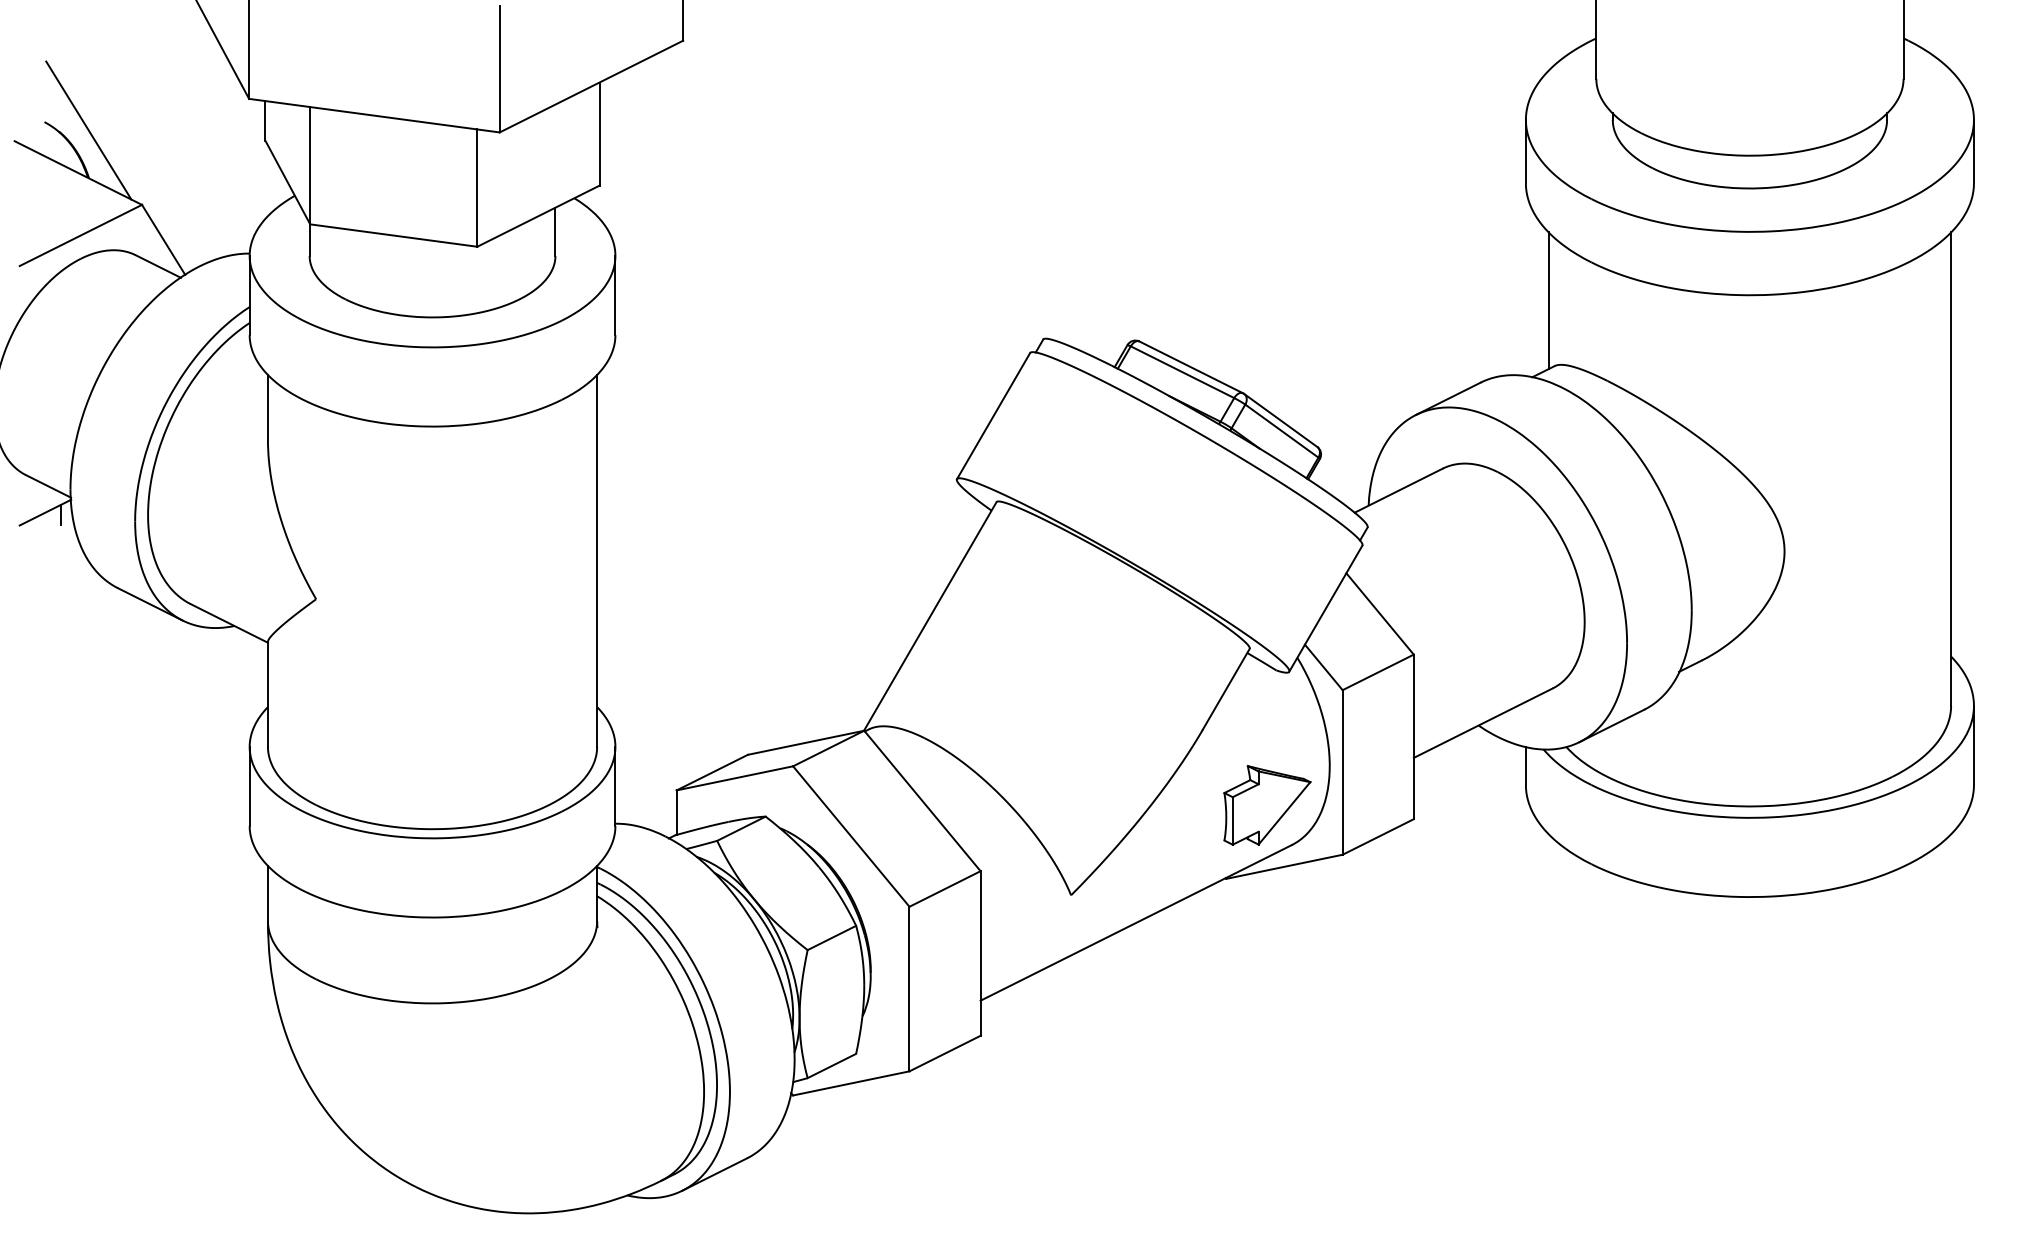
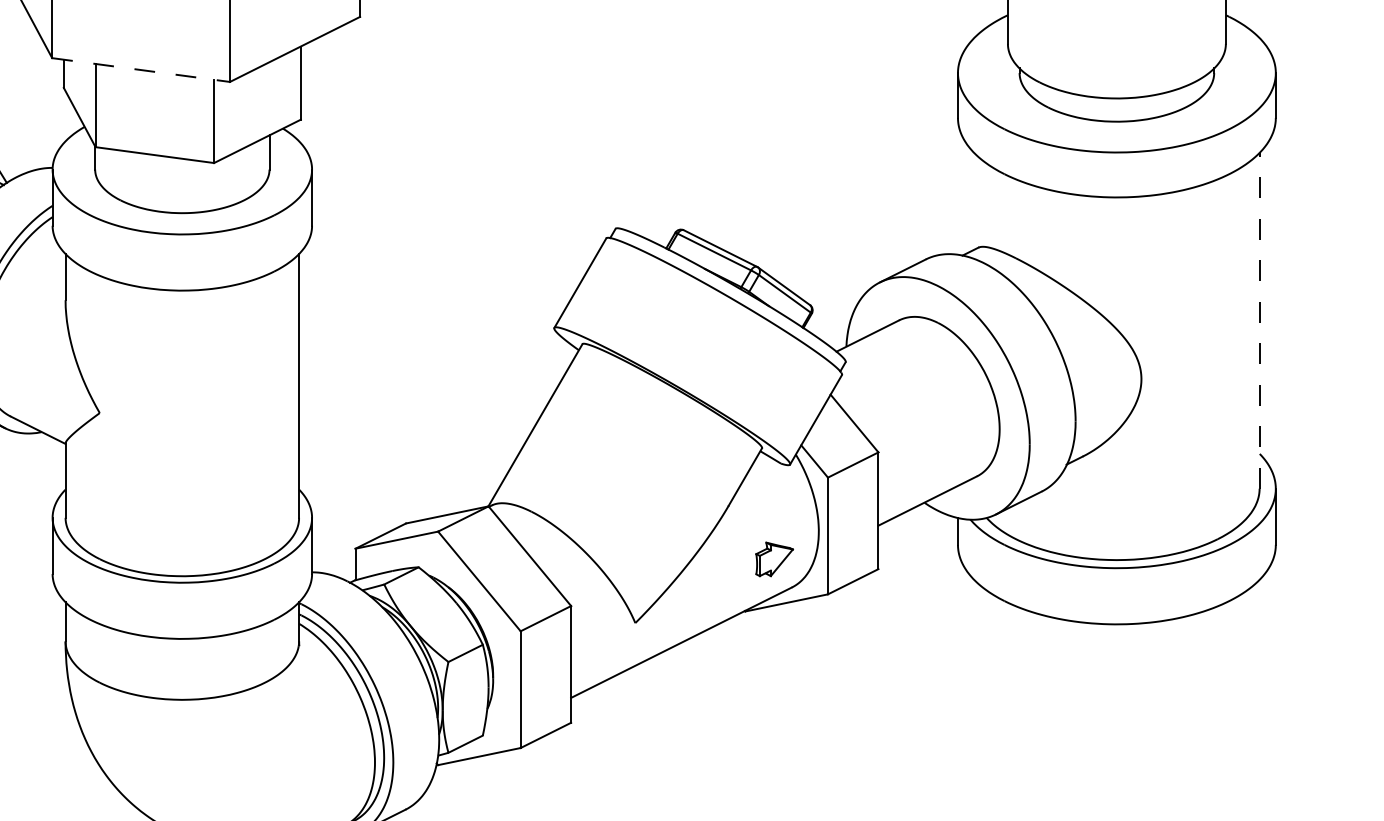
line: (374, 115) -> (141, 69), solid -> dashed
line: (1548, 300) -> (974, 201), removed
line: (1951, 469) -> (1259, 321), solid -> dashed
part: (1267, 805) -> (774, 559), size x0.6

